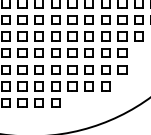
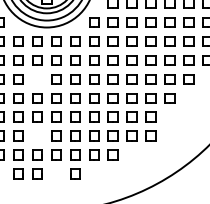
part: (22, 20) -> (37, 79), removed
part: (22, 69) -> (37, 135), removed
part: (105, 86) -> (131, 154), removed
part: (39, 102) -> (56, 173), removed

